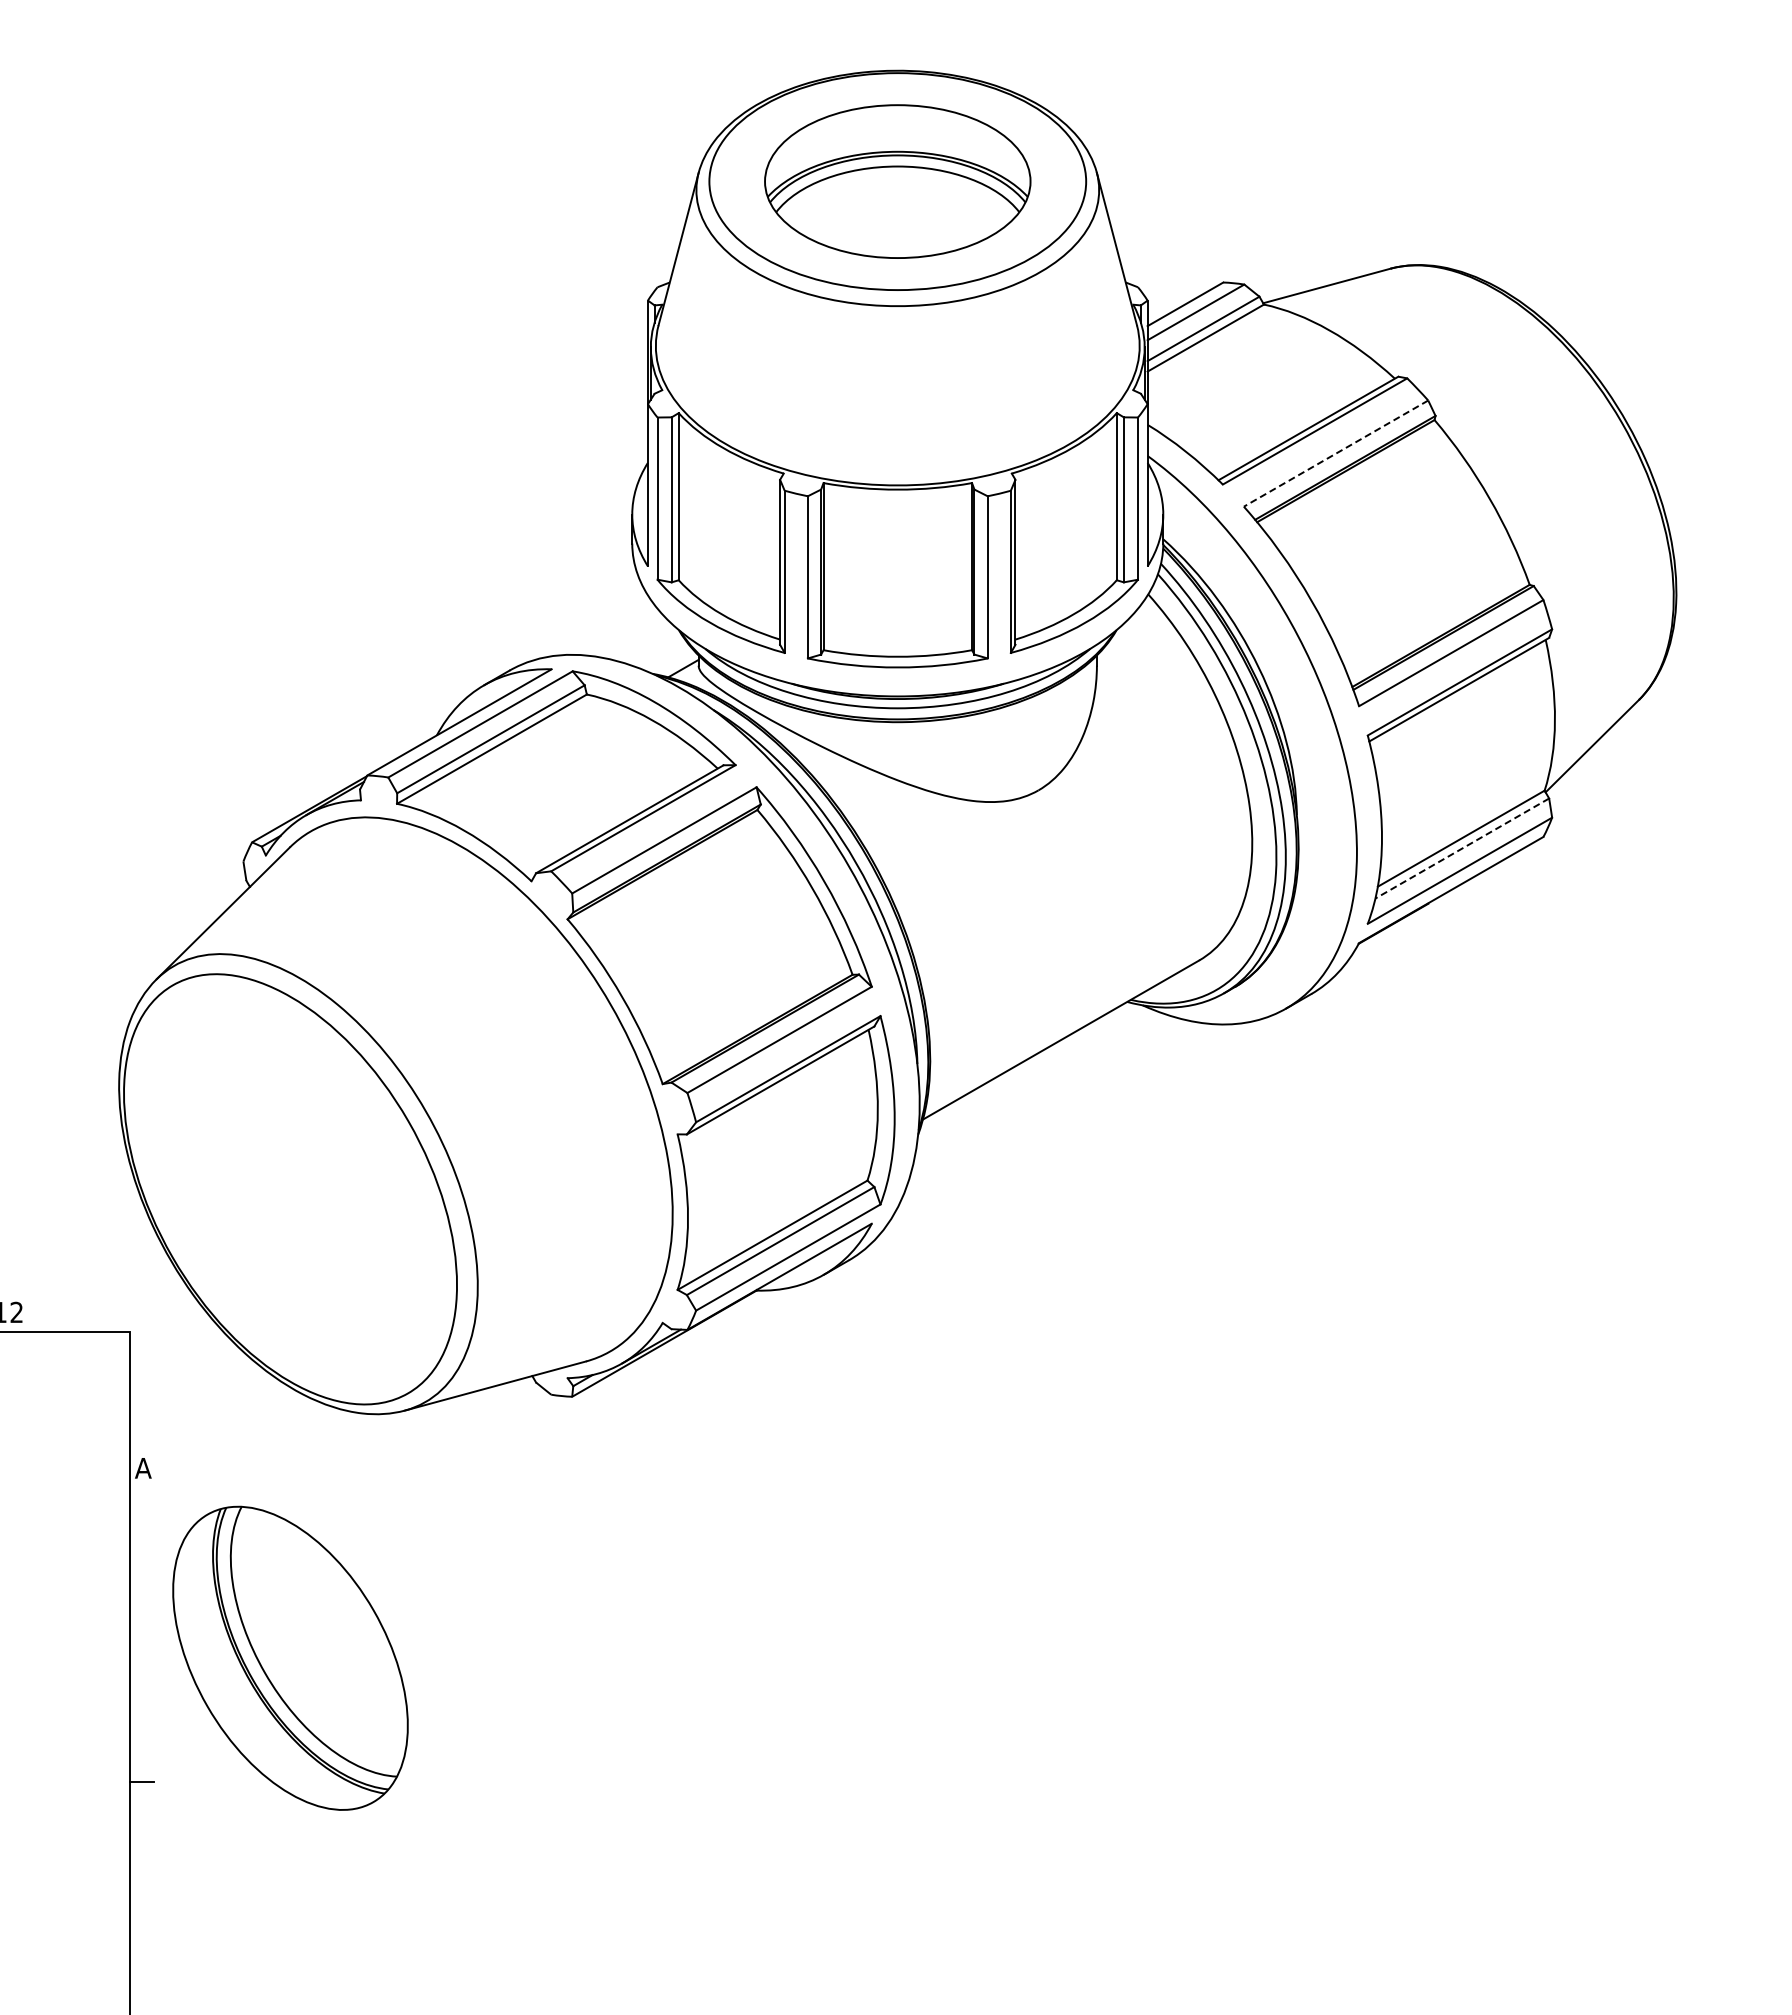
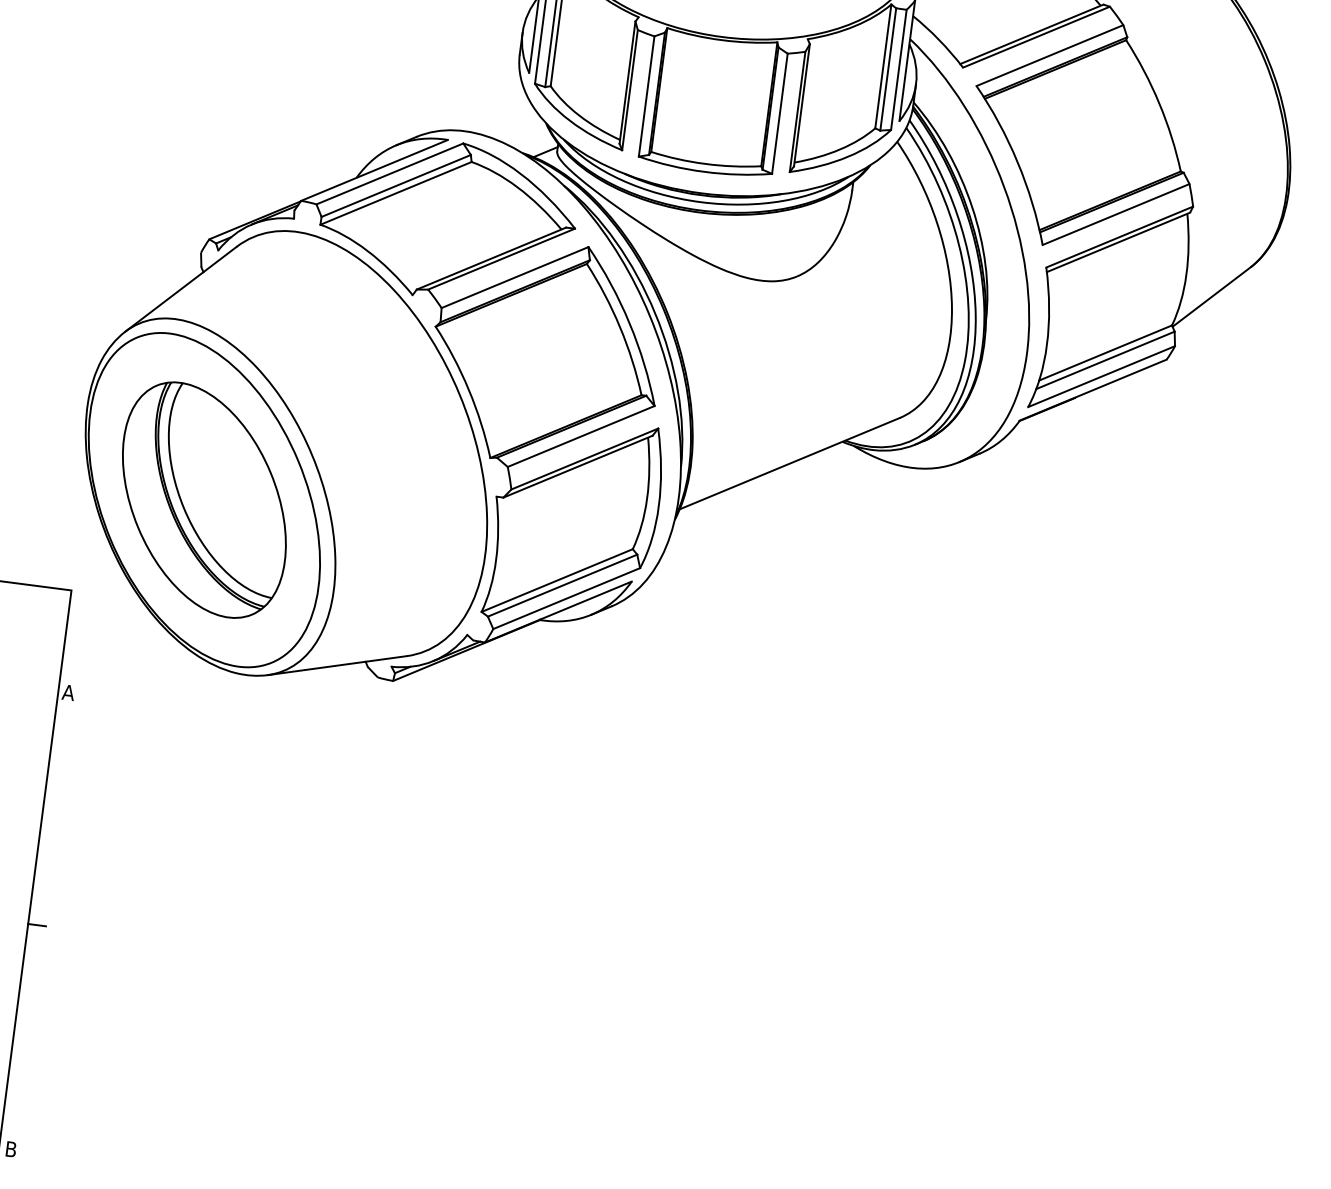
line: (1335, 453) -> (1049, 55), dashed -> solid
line: (1461, 848) -> (1104, 360), dashed -> solid
part: (290, 1657) -> (204, 499), moved

